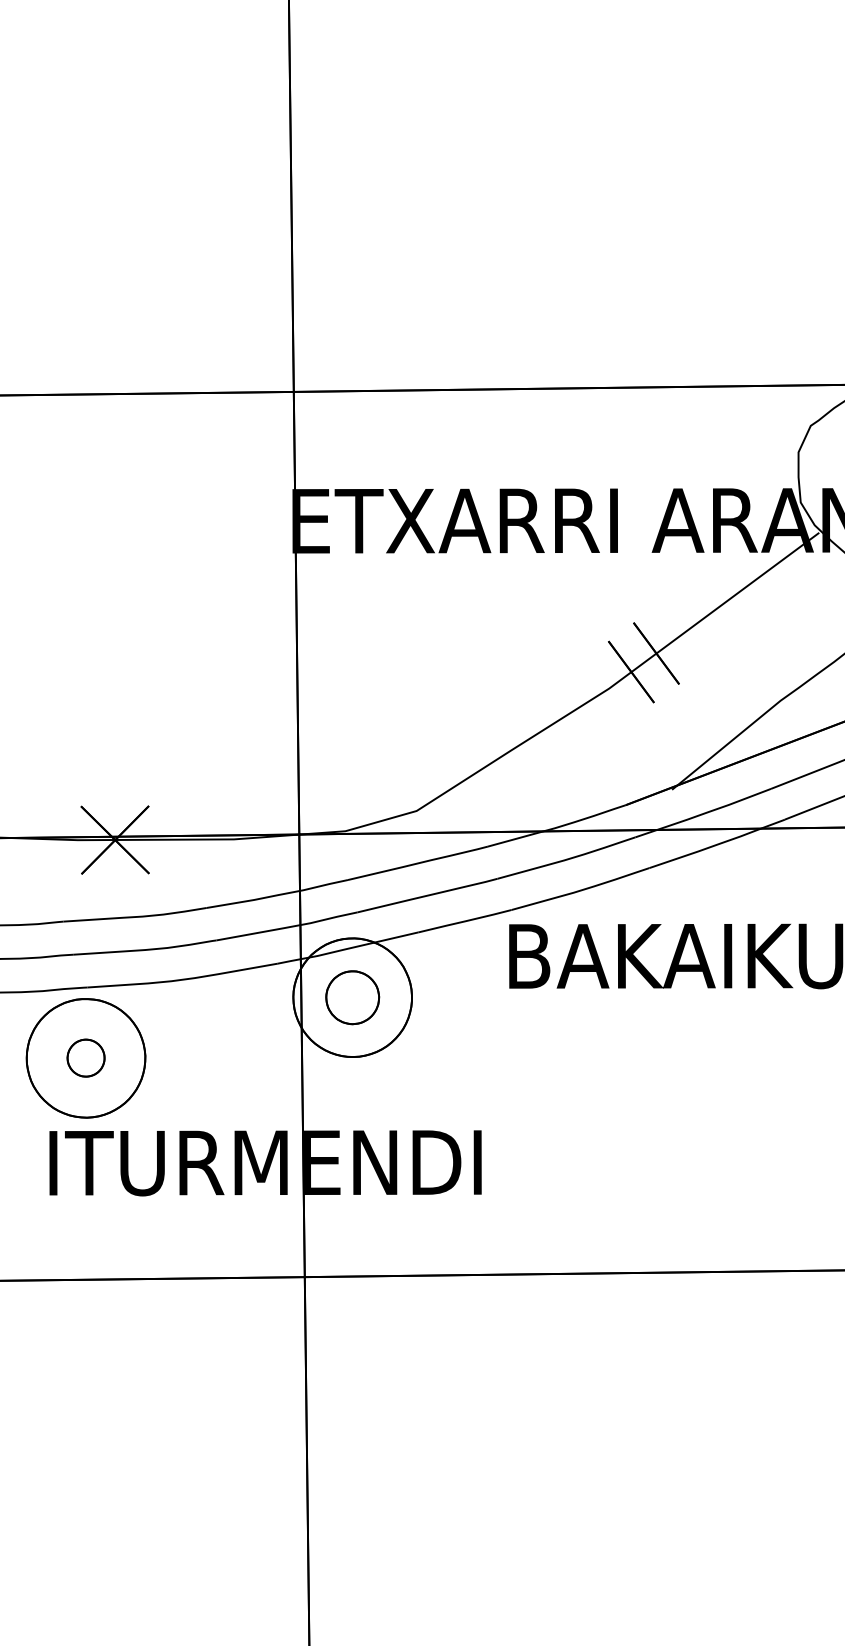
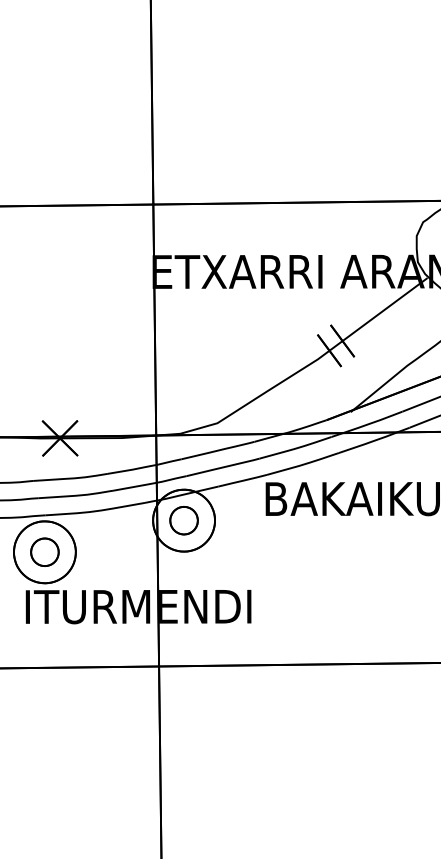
part: (85, 1056) -> (44, 551), size x1.43

